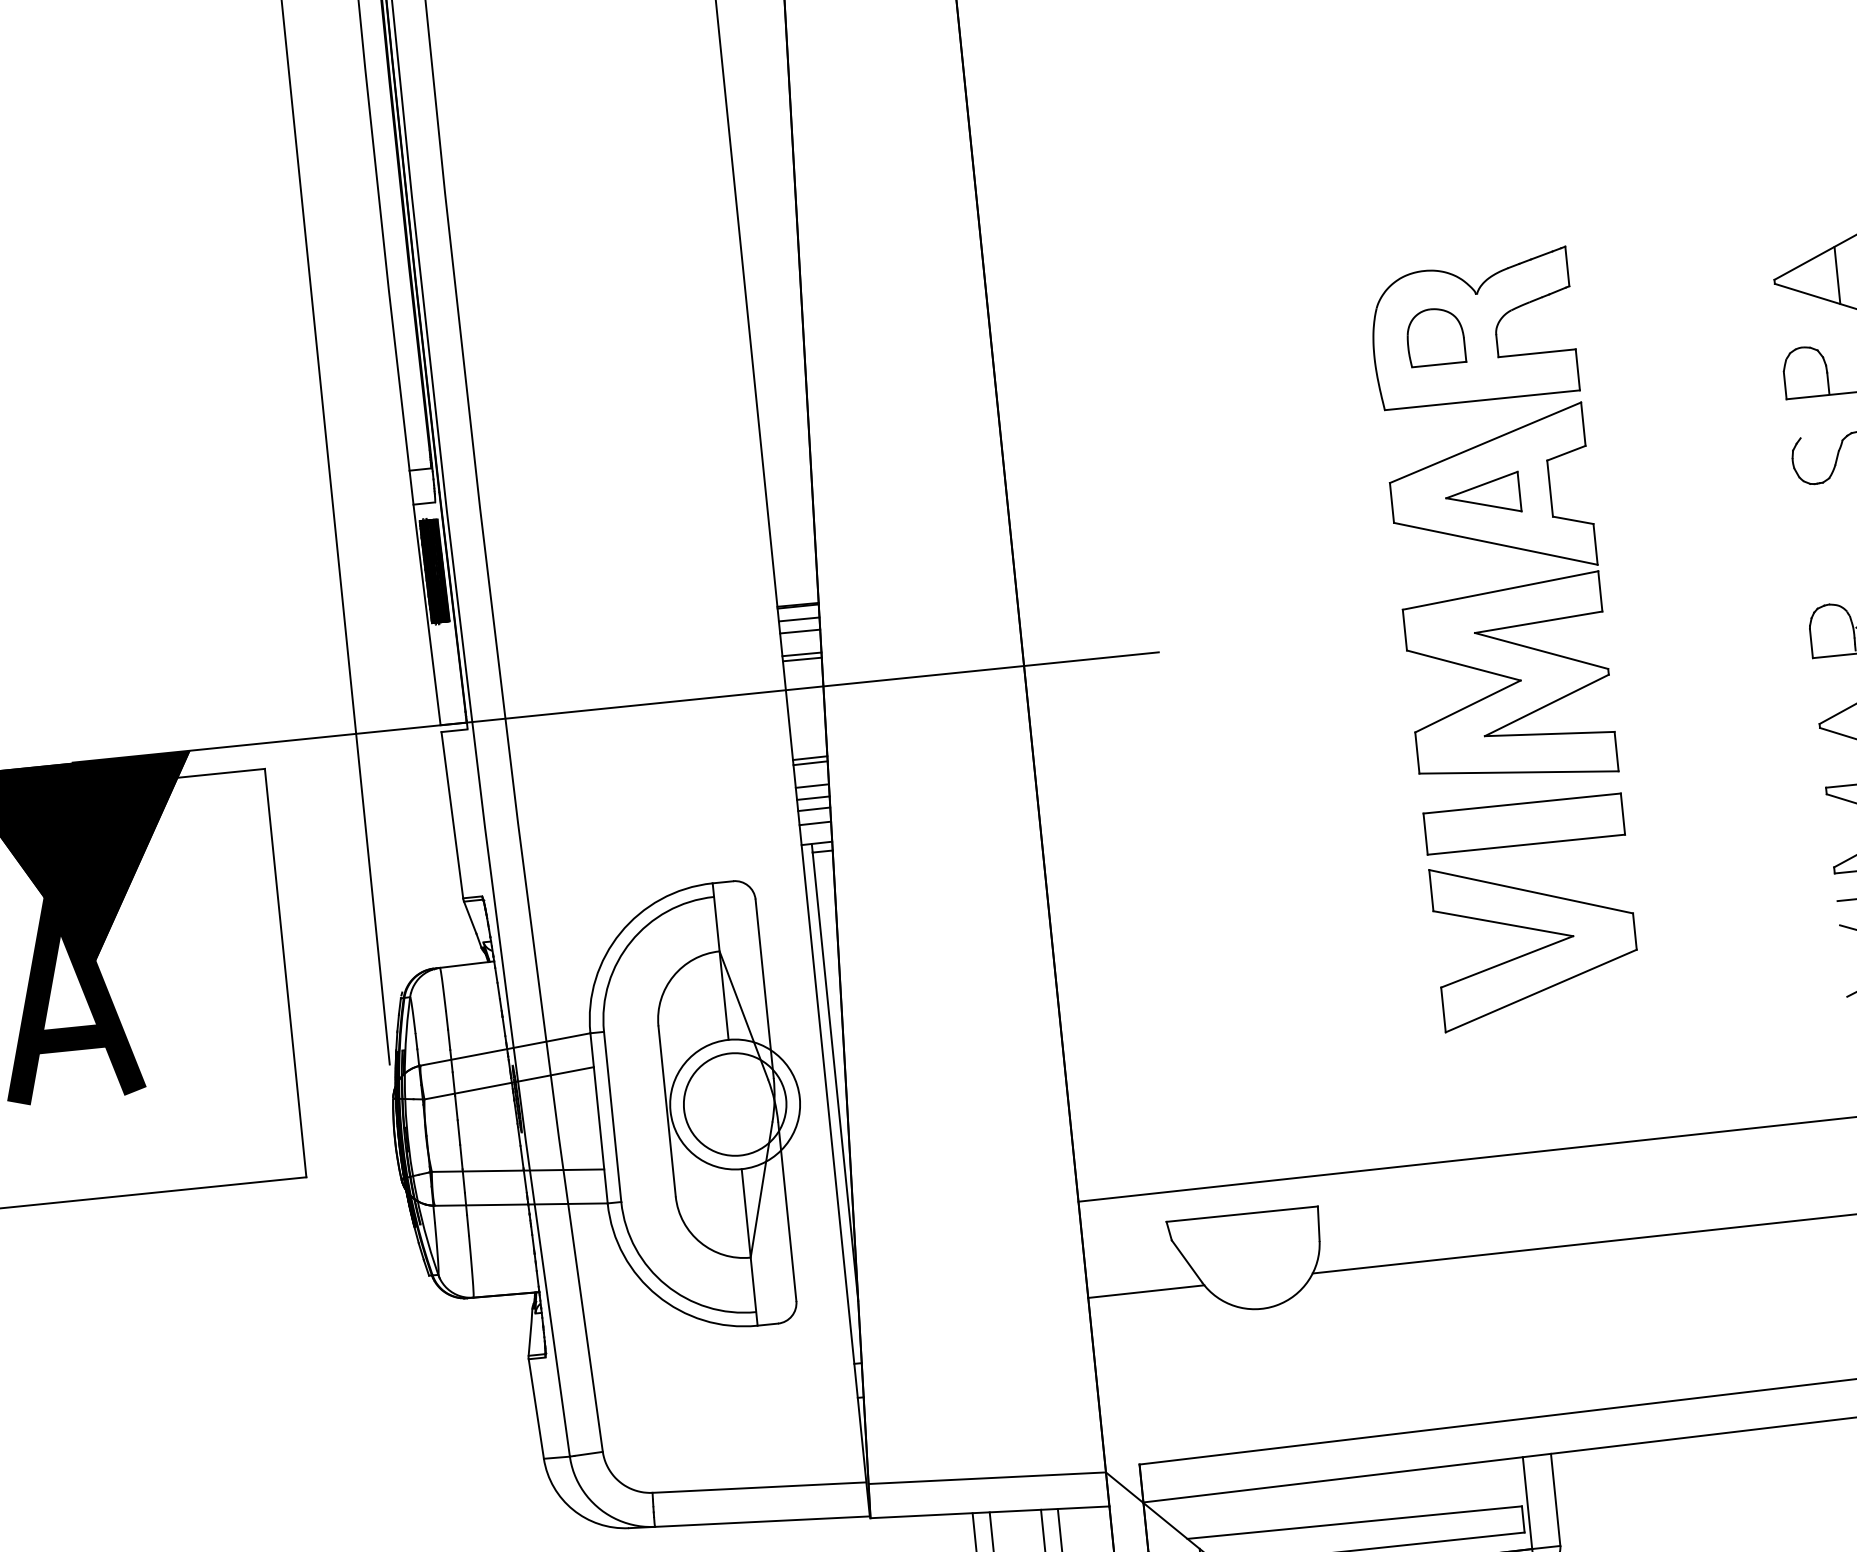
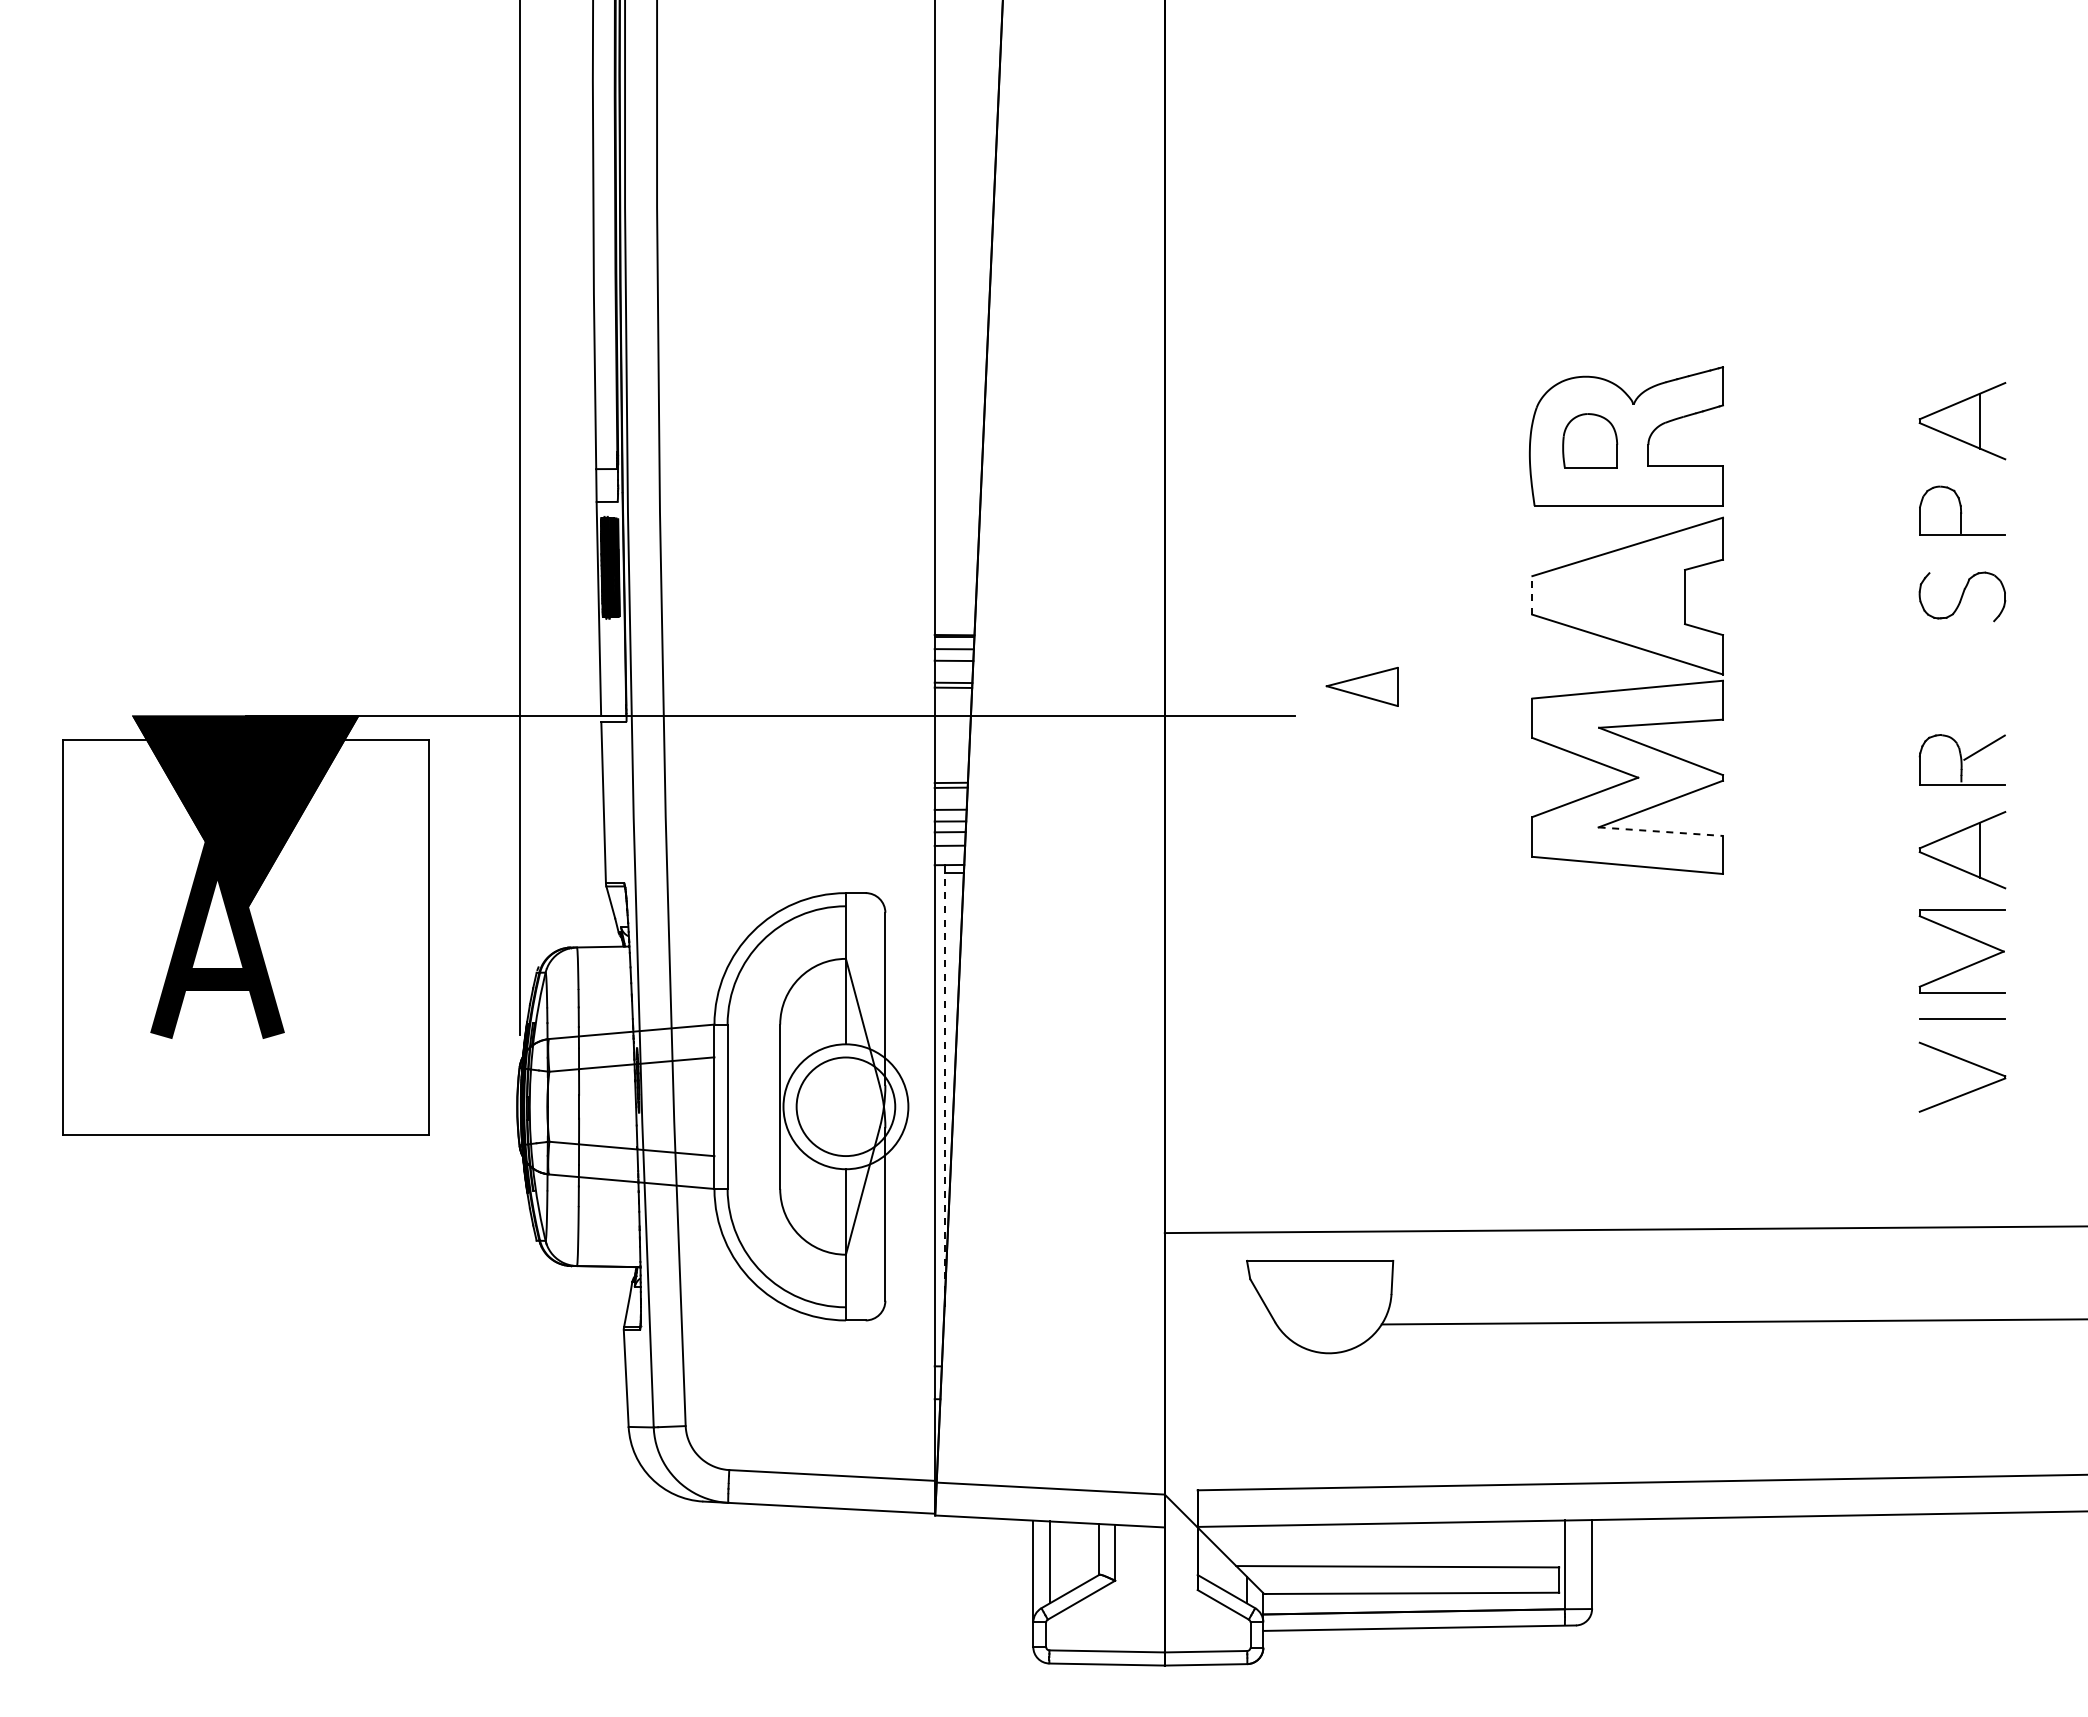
part: (1482, 494) -> (1361, 686), moved
line: (1392, 502) -> (1532, 594), solid -> dashed
line: (1550, 733) -> (1661, 831), solid -> dashed
part: (1523, 823) -> (1627, 914), removed
part: (1538, 948) -> (1629, 1035), removed
line: (835, 1077) -> (944, 1090), solid -> dashed
line: (1145, 1291) -> (1220, 1325), removed

